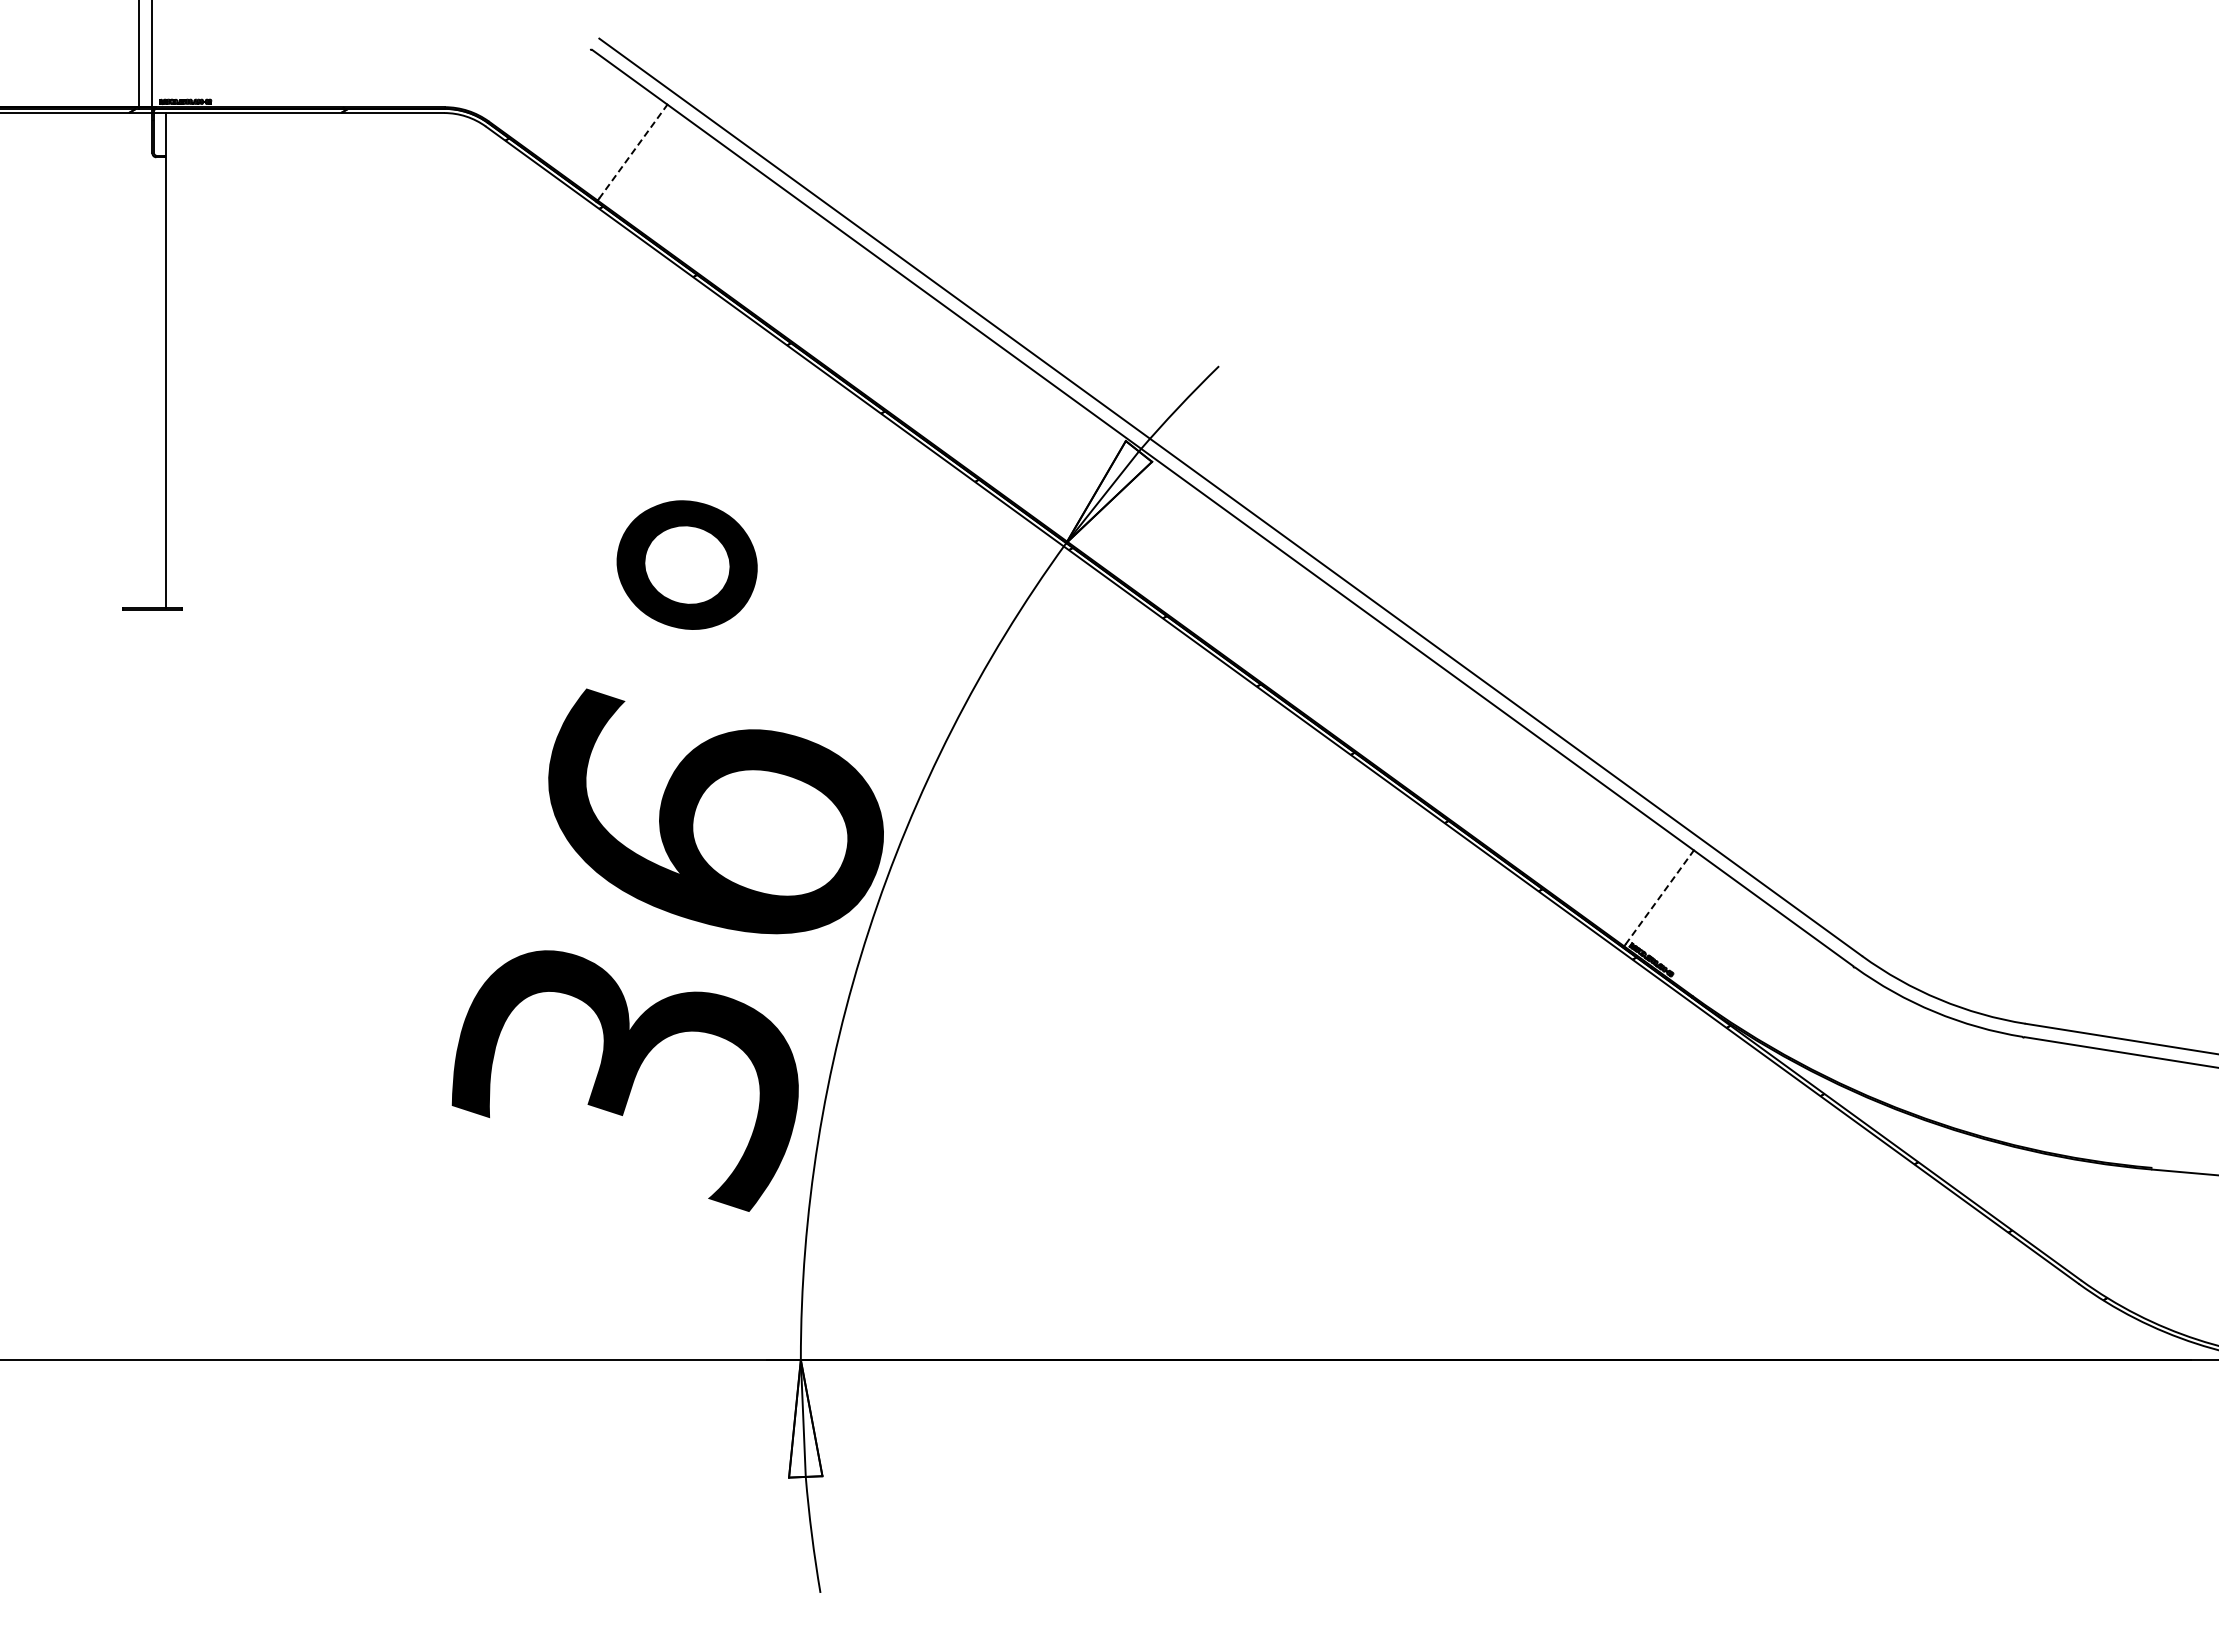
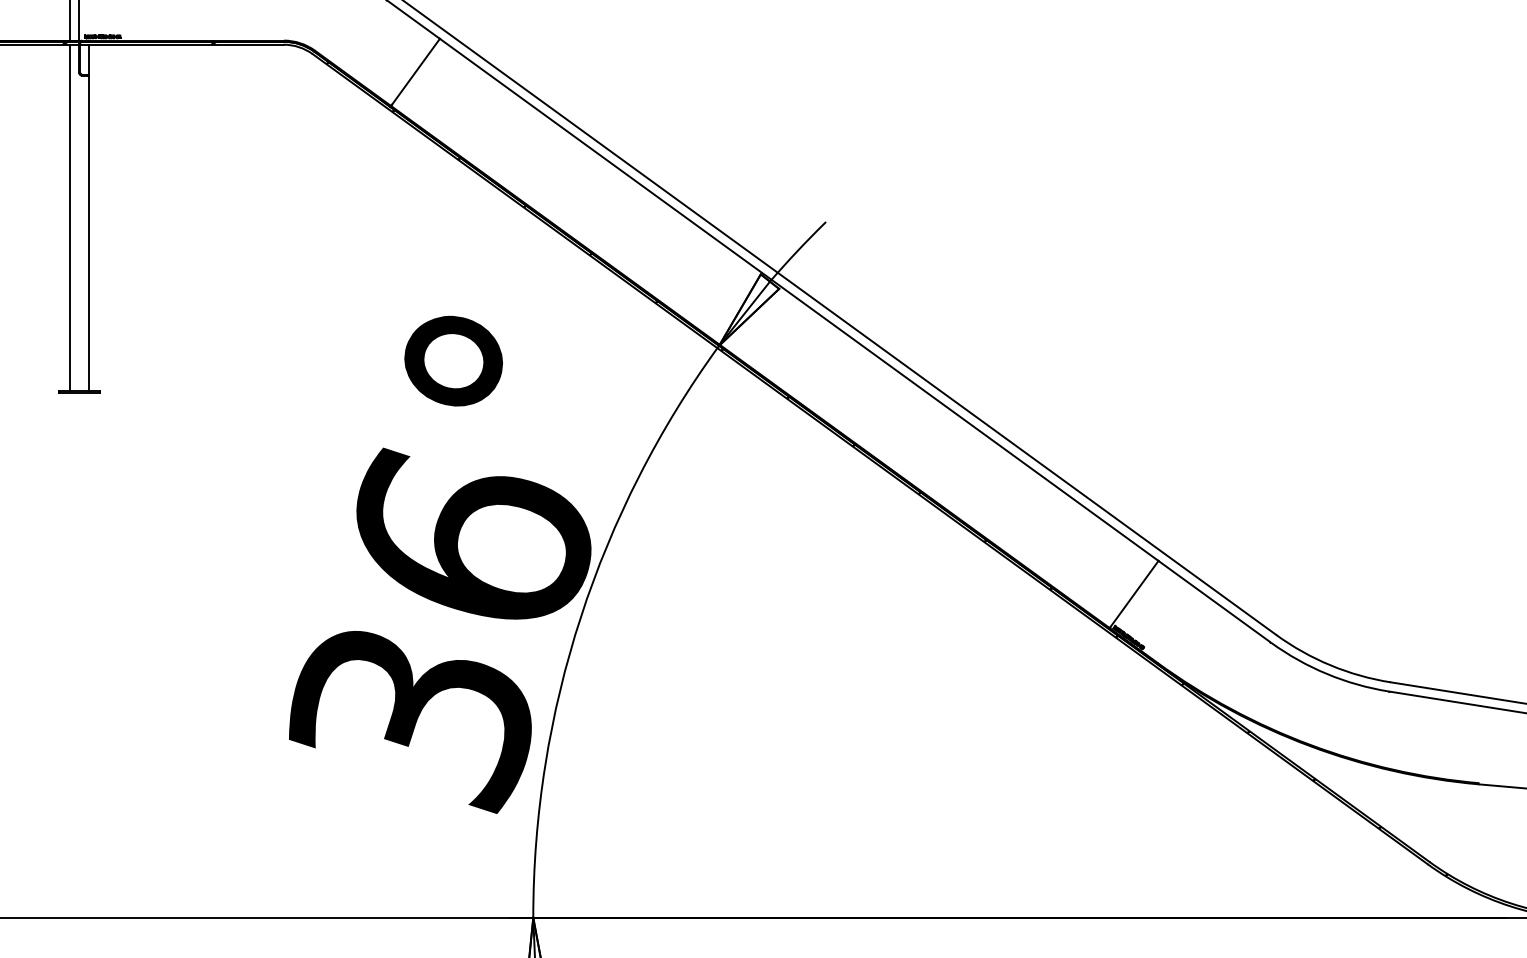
line: (633, 151) -> (416, 71), dashed -> solid
line: (139, 360) -> (70, 217), added
line: (1660, 897) -> (1135, 593), dashed -> solid

